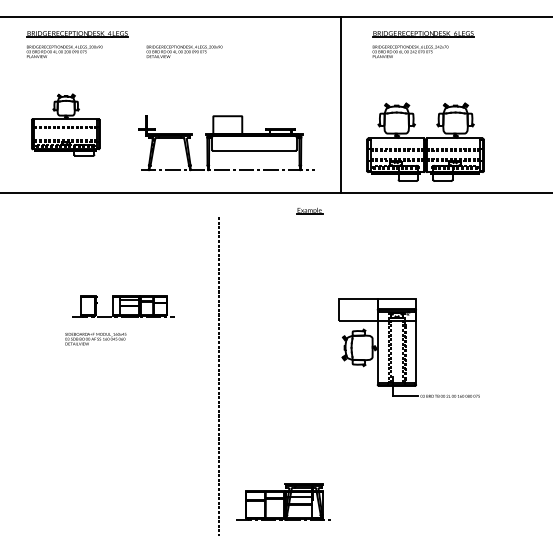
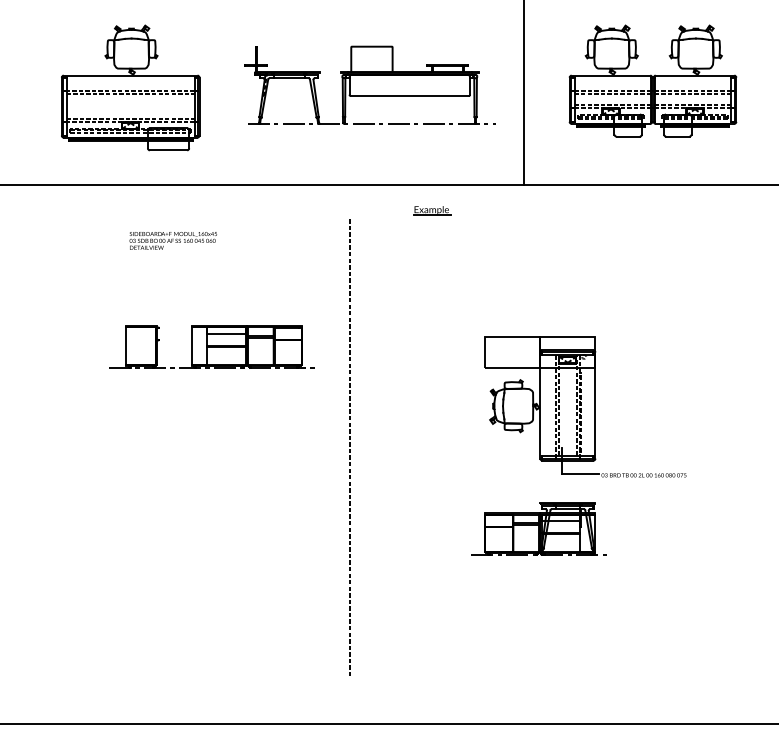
part: (65, 124) -> (130, 87), size x1.43
part: (425, 141) -> (652, 79), moved
part: (226, 143) -> (370, 85), moved
part: (309, 210) -> (431, 209), moved
part: (122, 306) -> (211, 347), size x1.43
text: (95, 339) -> (172, 241), moved
part: (408, 347) -> (584, 405), moved
part: (283, 501) -> (538, 528), moved

